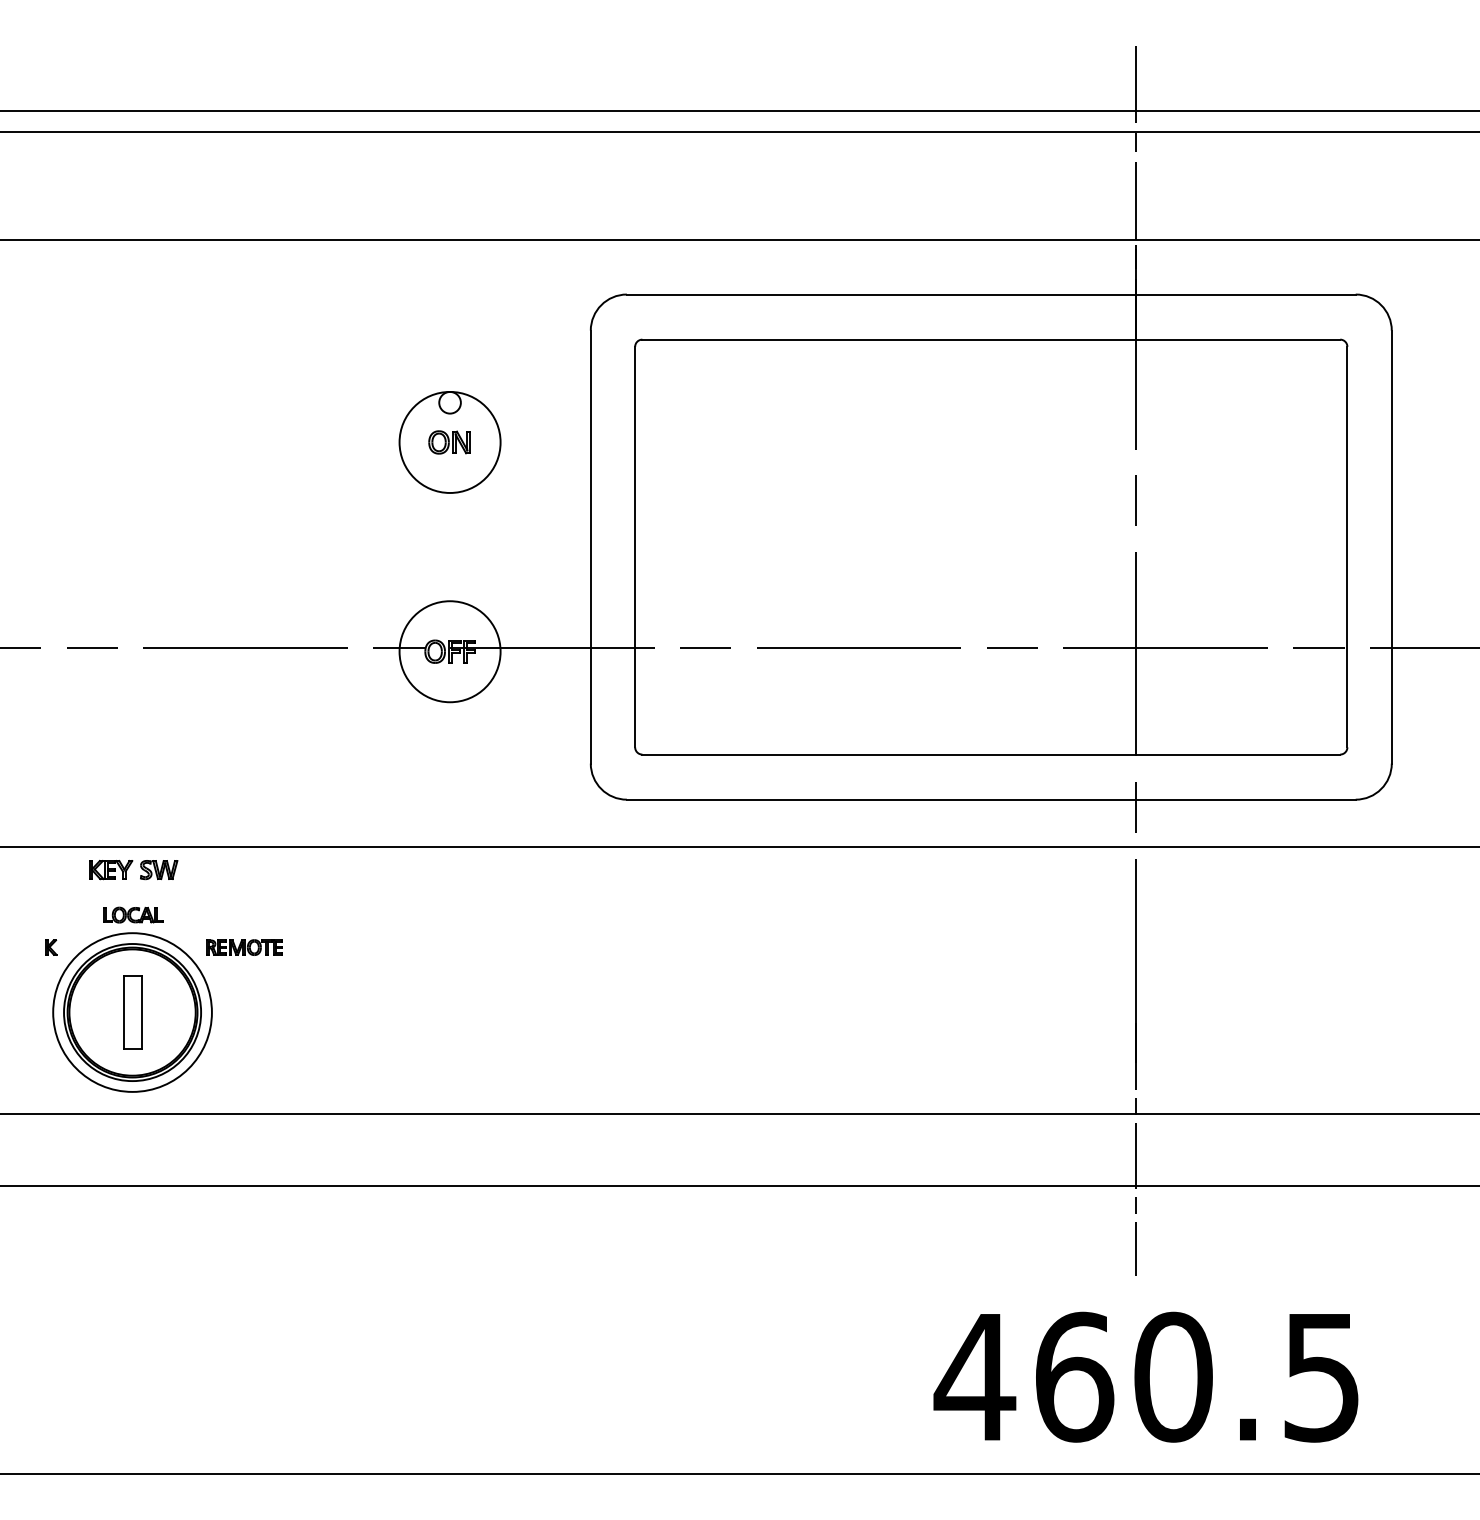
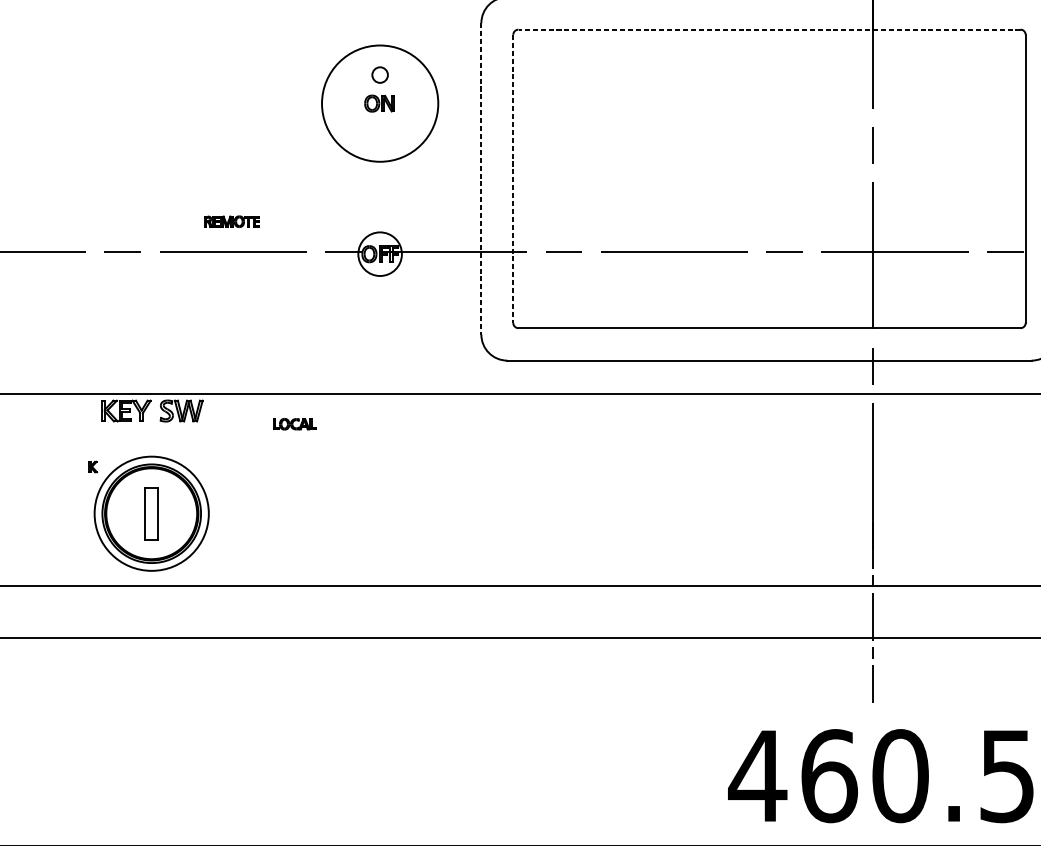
line: (991, 339) -> (769, 29), solid -> dashed
circle: (449, 441) -> (379, 102), size x1.6
line: (590, 547) -> (481, 179), solid -> dashed
line: (635, 547) -> (513, 179), solid -> dashed
circle: (449, 651) -> (379, 254), size x0.6
part: (133, 870) -> (152, 411), size x1.6
part: (133, 914) -> (294, 423), moved
part: (244, 947) -> (232, 221), moved

